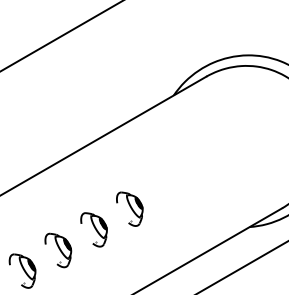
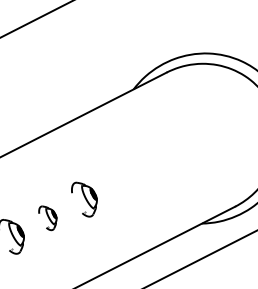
part: (93, 229) -> (47, 217), size x0.7

